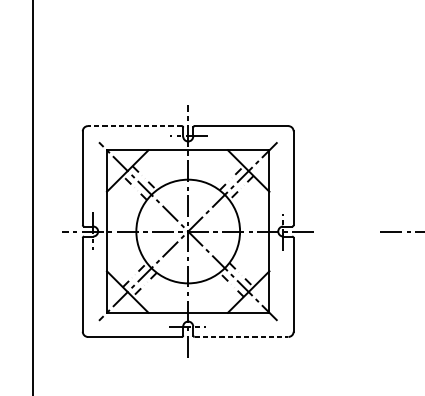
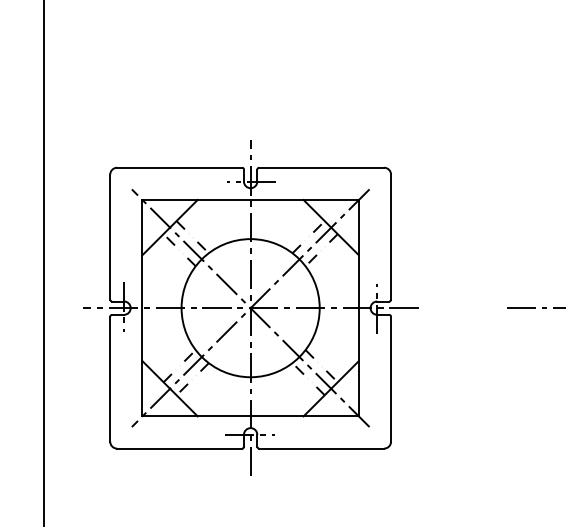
line: (134, 125) -> (179, 167), dashed -> solid
line: (242, 336) -> (322, 448), dashed -> solid

